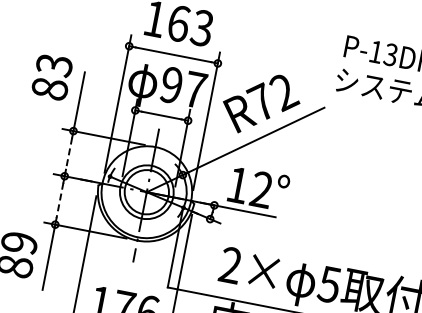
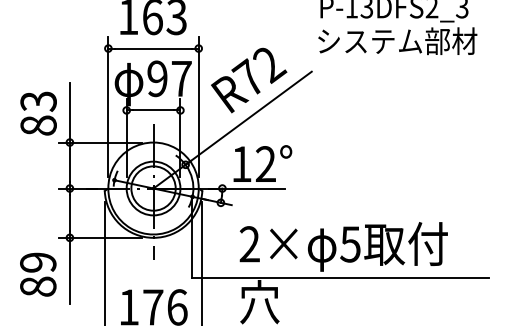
text: (52, 76) -> (38, 113), moved
line: (68, 154) -> (69, 166), dashed -> solid
line: (59, 200) -> (69, 213), dashed -> solid

